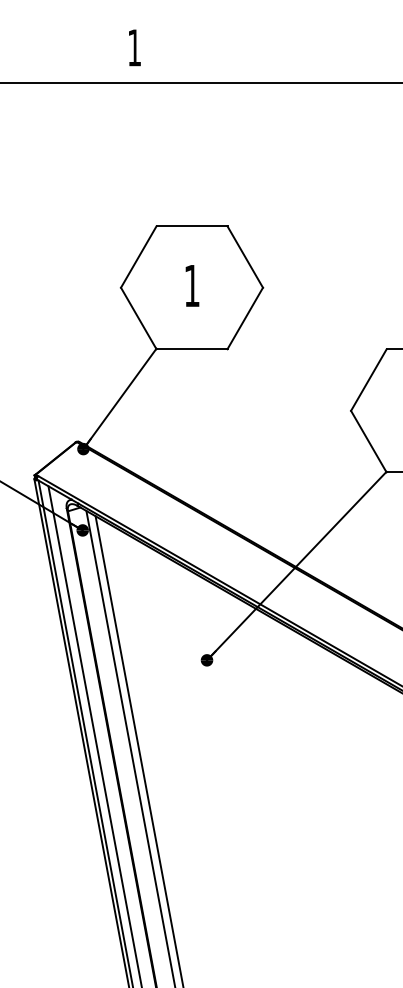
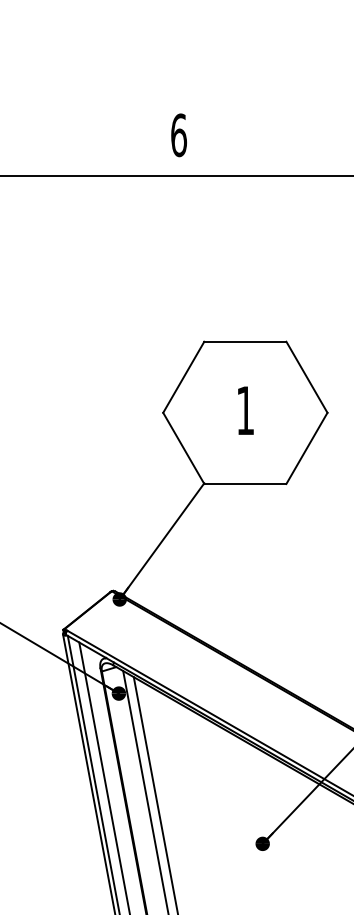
text: (134, 47) -> (178, 134), 1 -> 6

